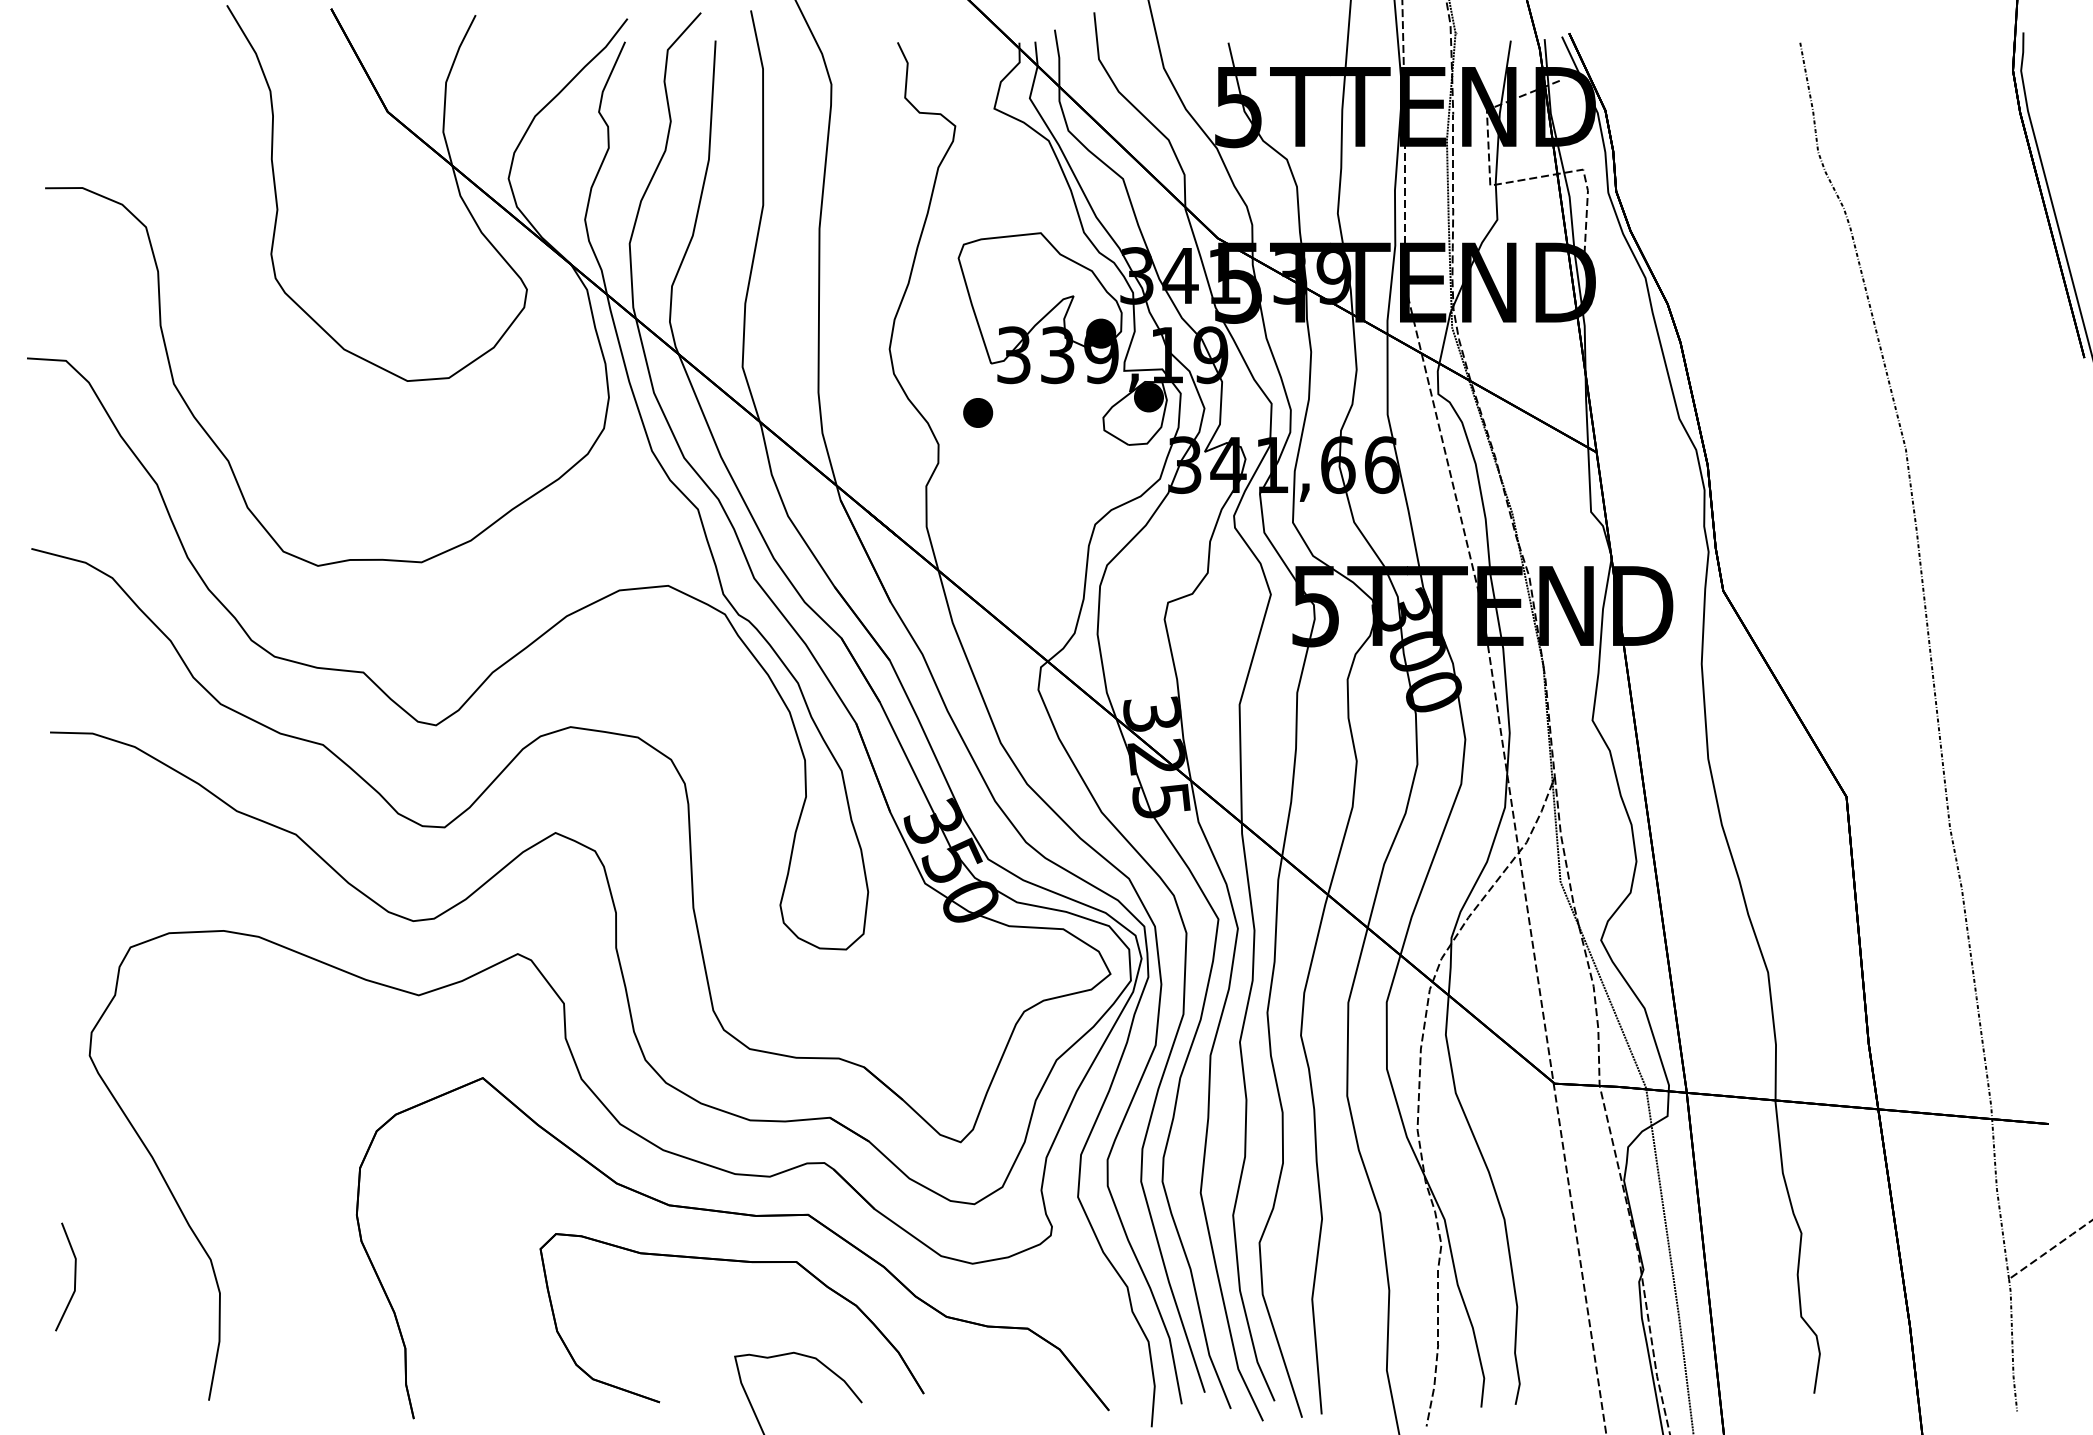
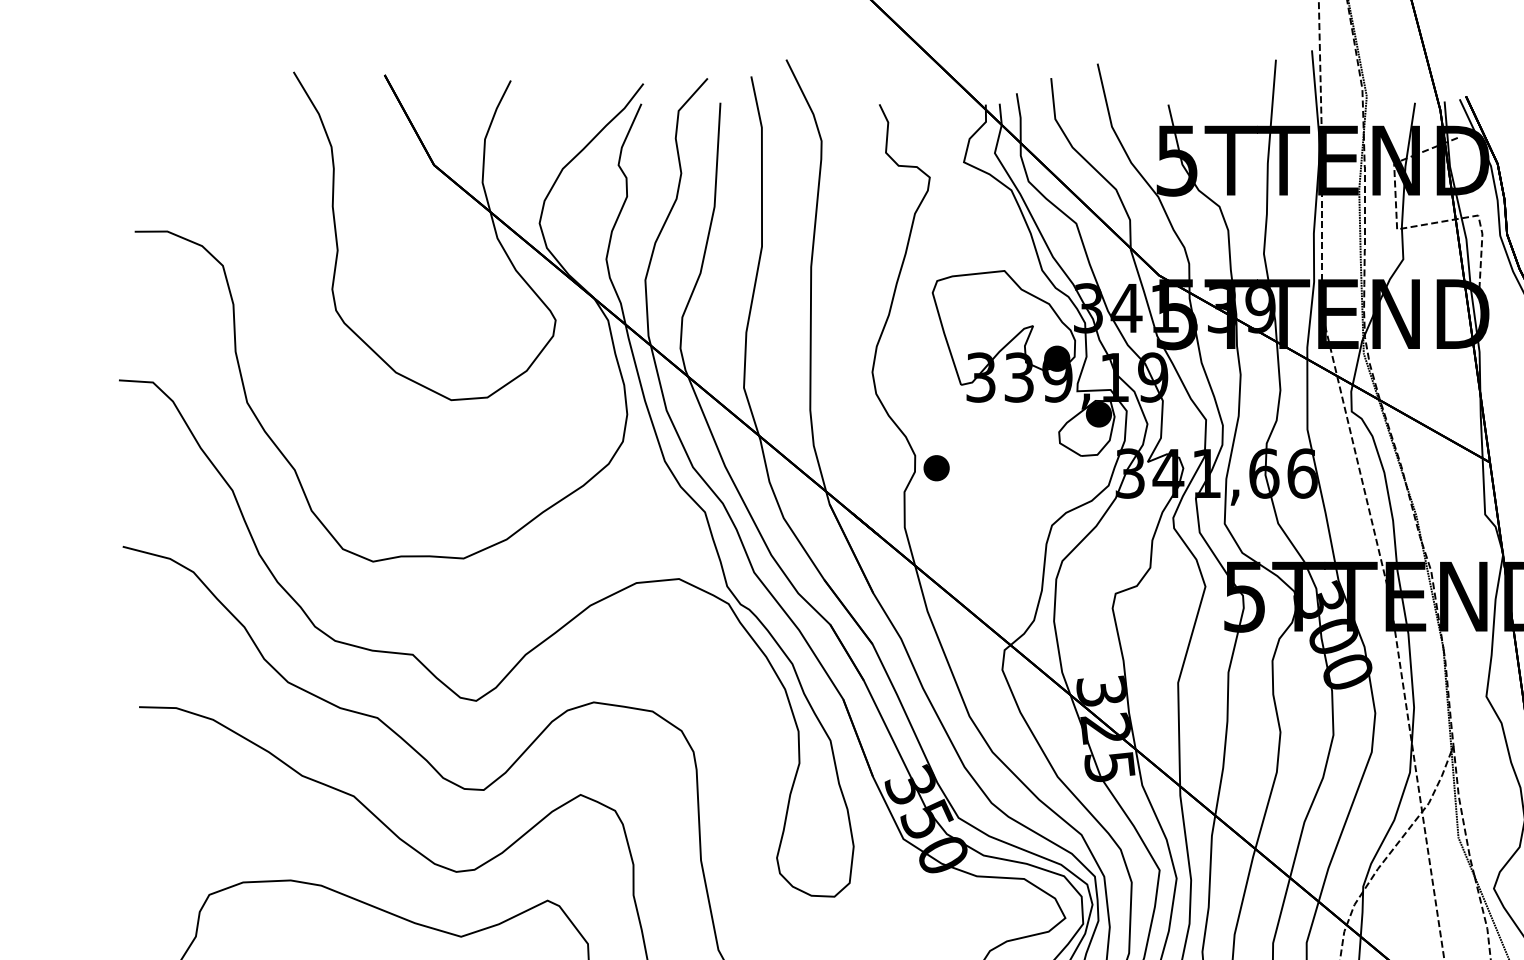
part: (978, 412) -> (936, 467), moved

